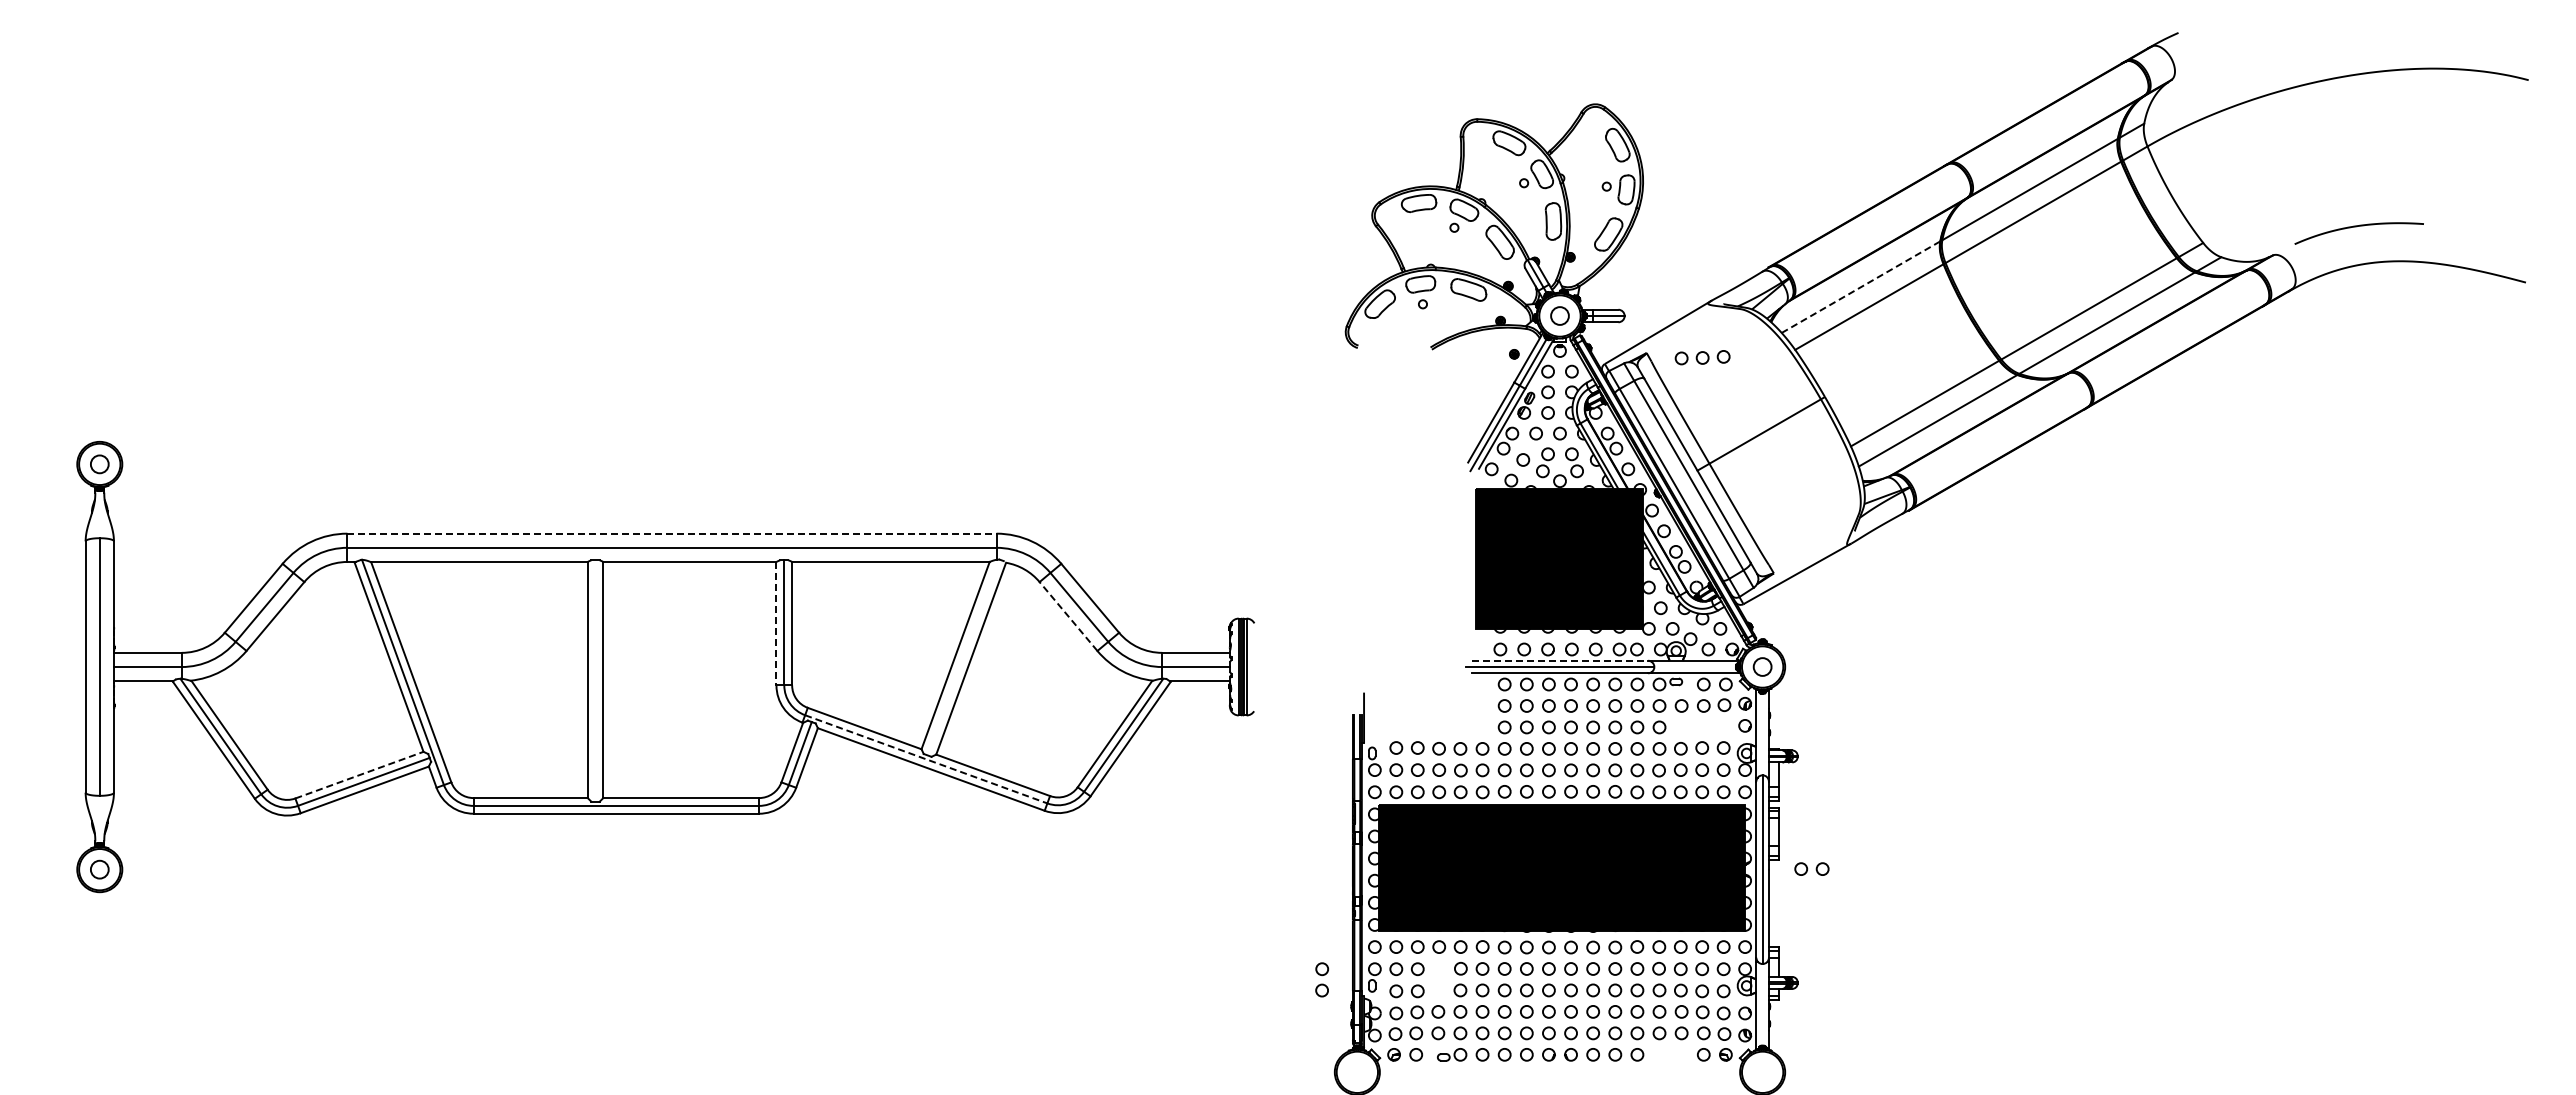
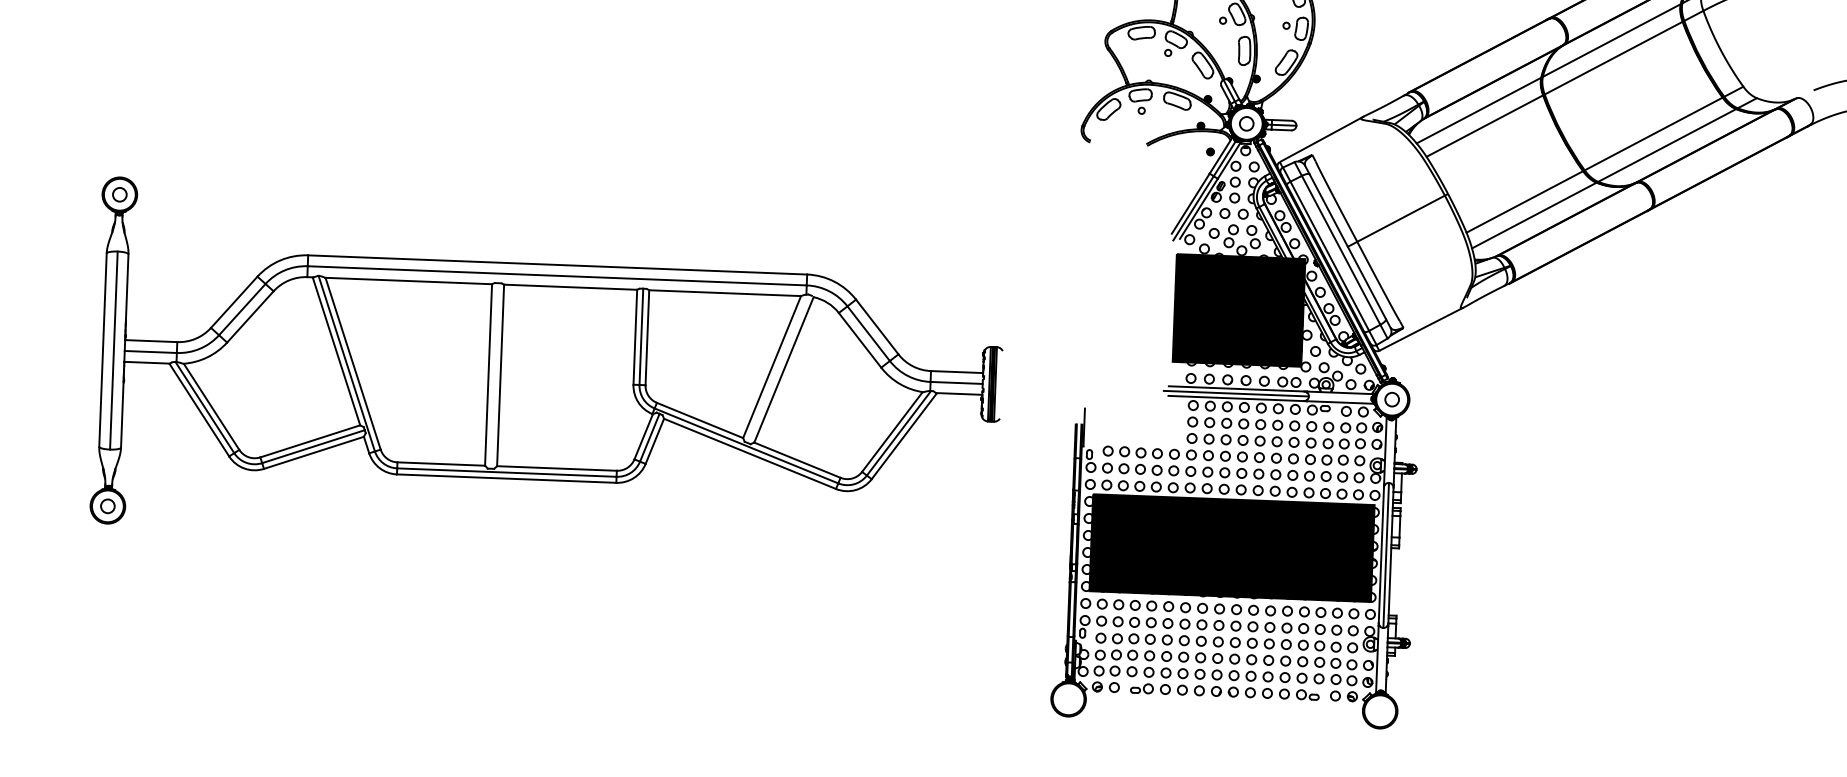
line: (1860, 287) -> (1478, 110), dashed -> solid
part: (1702, 357) -> (1344, 443), moved
line: (672, 533) -> (558, 264), dashed -> solid
line: (1068, 616) -> (860, 340), dashed -> solid
line: (776, 623) -> (635, 337), dashed -> solid
line: (1560, 660) -> (1236, 388), dashed -> solid
line: (926, 759) -> (746, 446), dashed -> solid
line: (359, 775) -> (310, 441), dashed -> solid
part: (1811, 868) -> (1423, 556), removed
part: (1322, 979) -> (1134, 630), moved
part: (1667, 1054) -> (1307, 694), added

